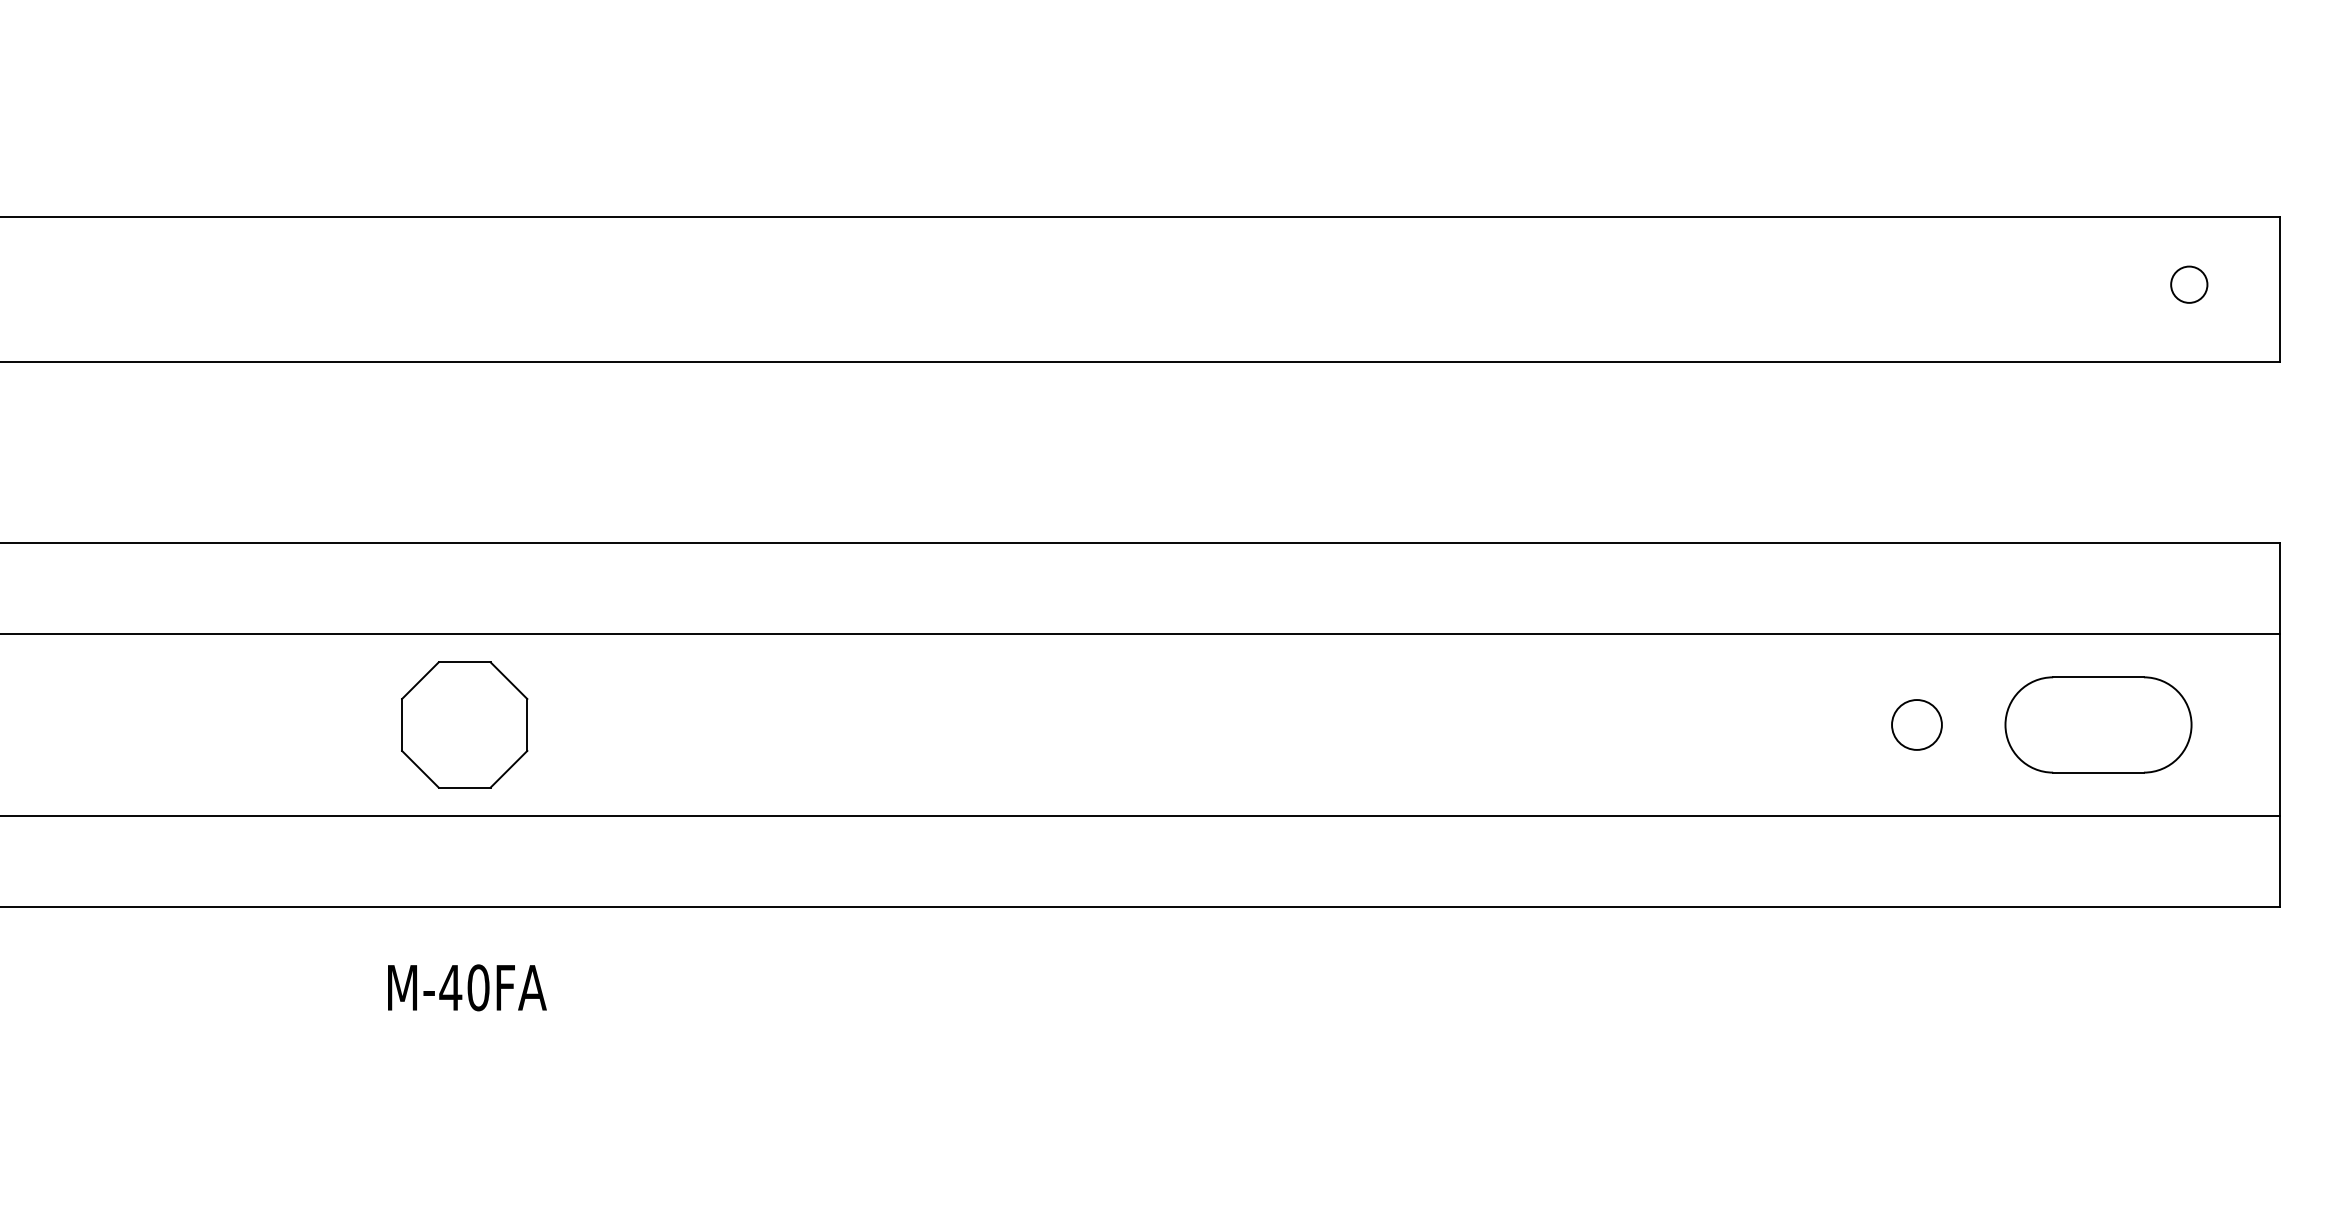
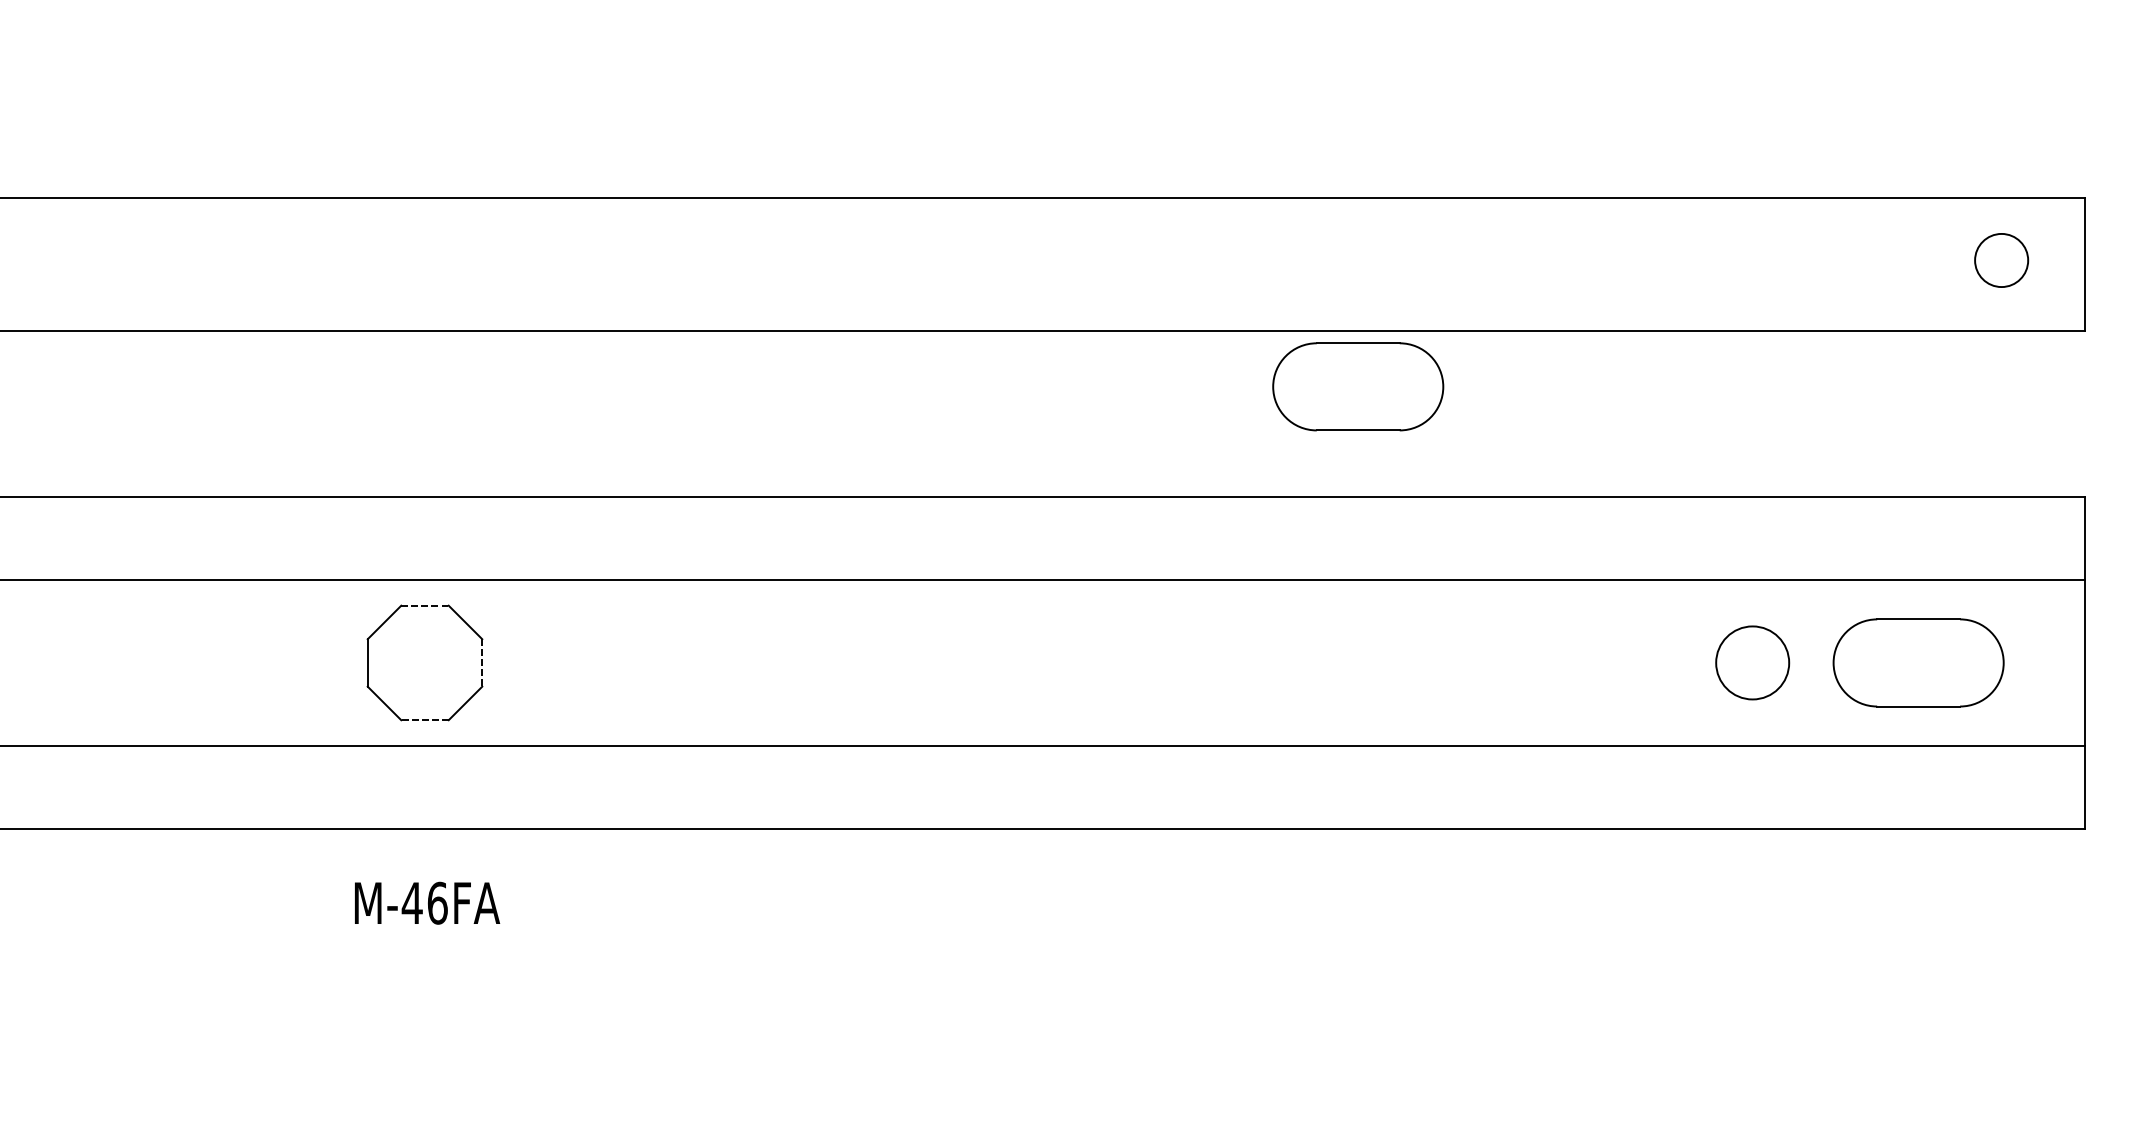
circle: (2189, 284) -> (2001, 260), size x1.6
part: (1485, 422) -> (1358, 386), added
line: (464, 662) -> (424, 605), solid -> dashed
line: (527, 724) -> (482, 662), solid -> dashed
circle: (1916, 724) -> (1752, 662), size x1.6
line: (464, 787) -> (424, 720), solid -> dashed
text: (478, 987) -> (437, 902), M-40FA -> M-46FA

